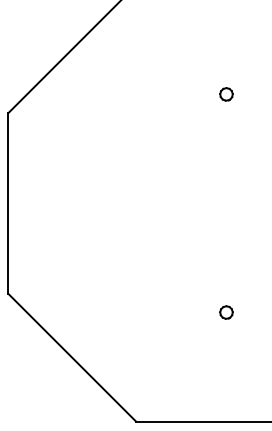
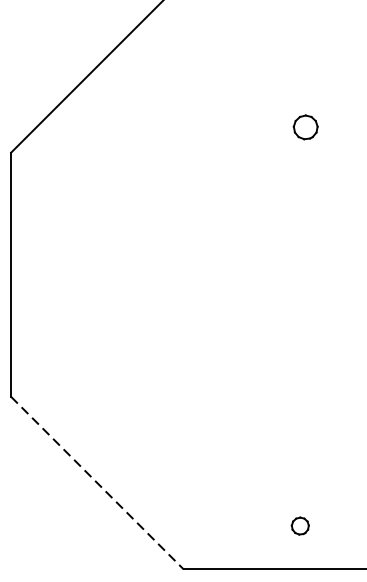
part: (226, 94) -> (305, 127), size x1.4
part: (226, 312) -> (300, 526), moved
line: (72, 358) -> (97, 484), solid -> dashed

